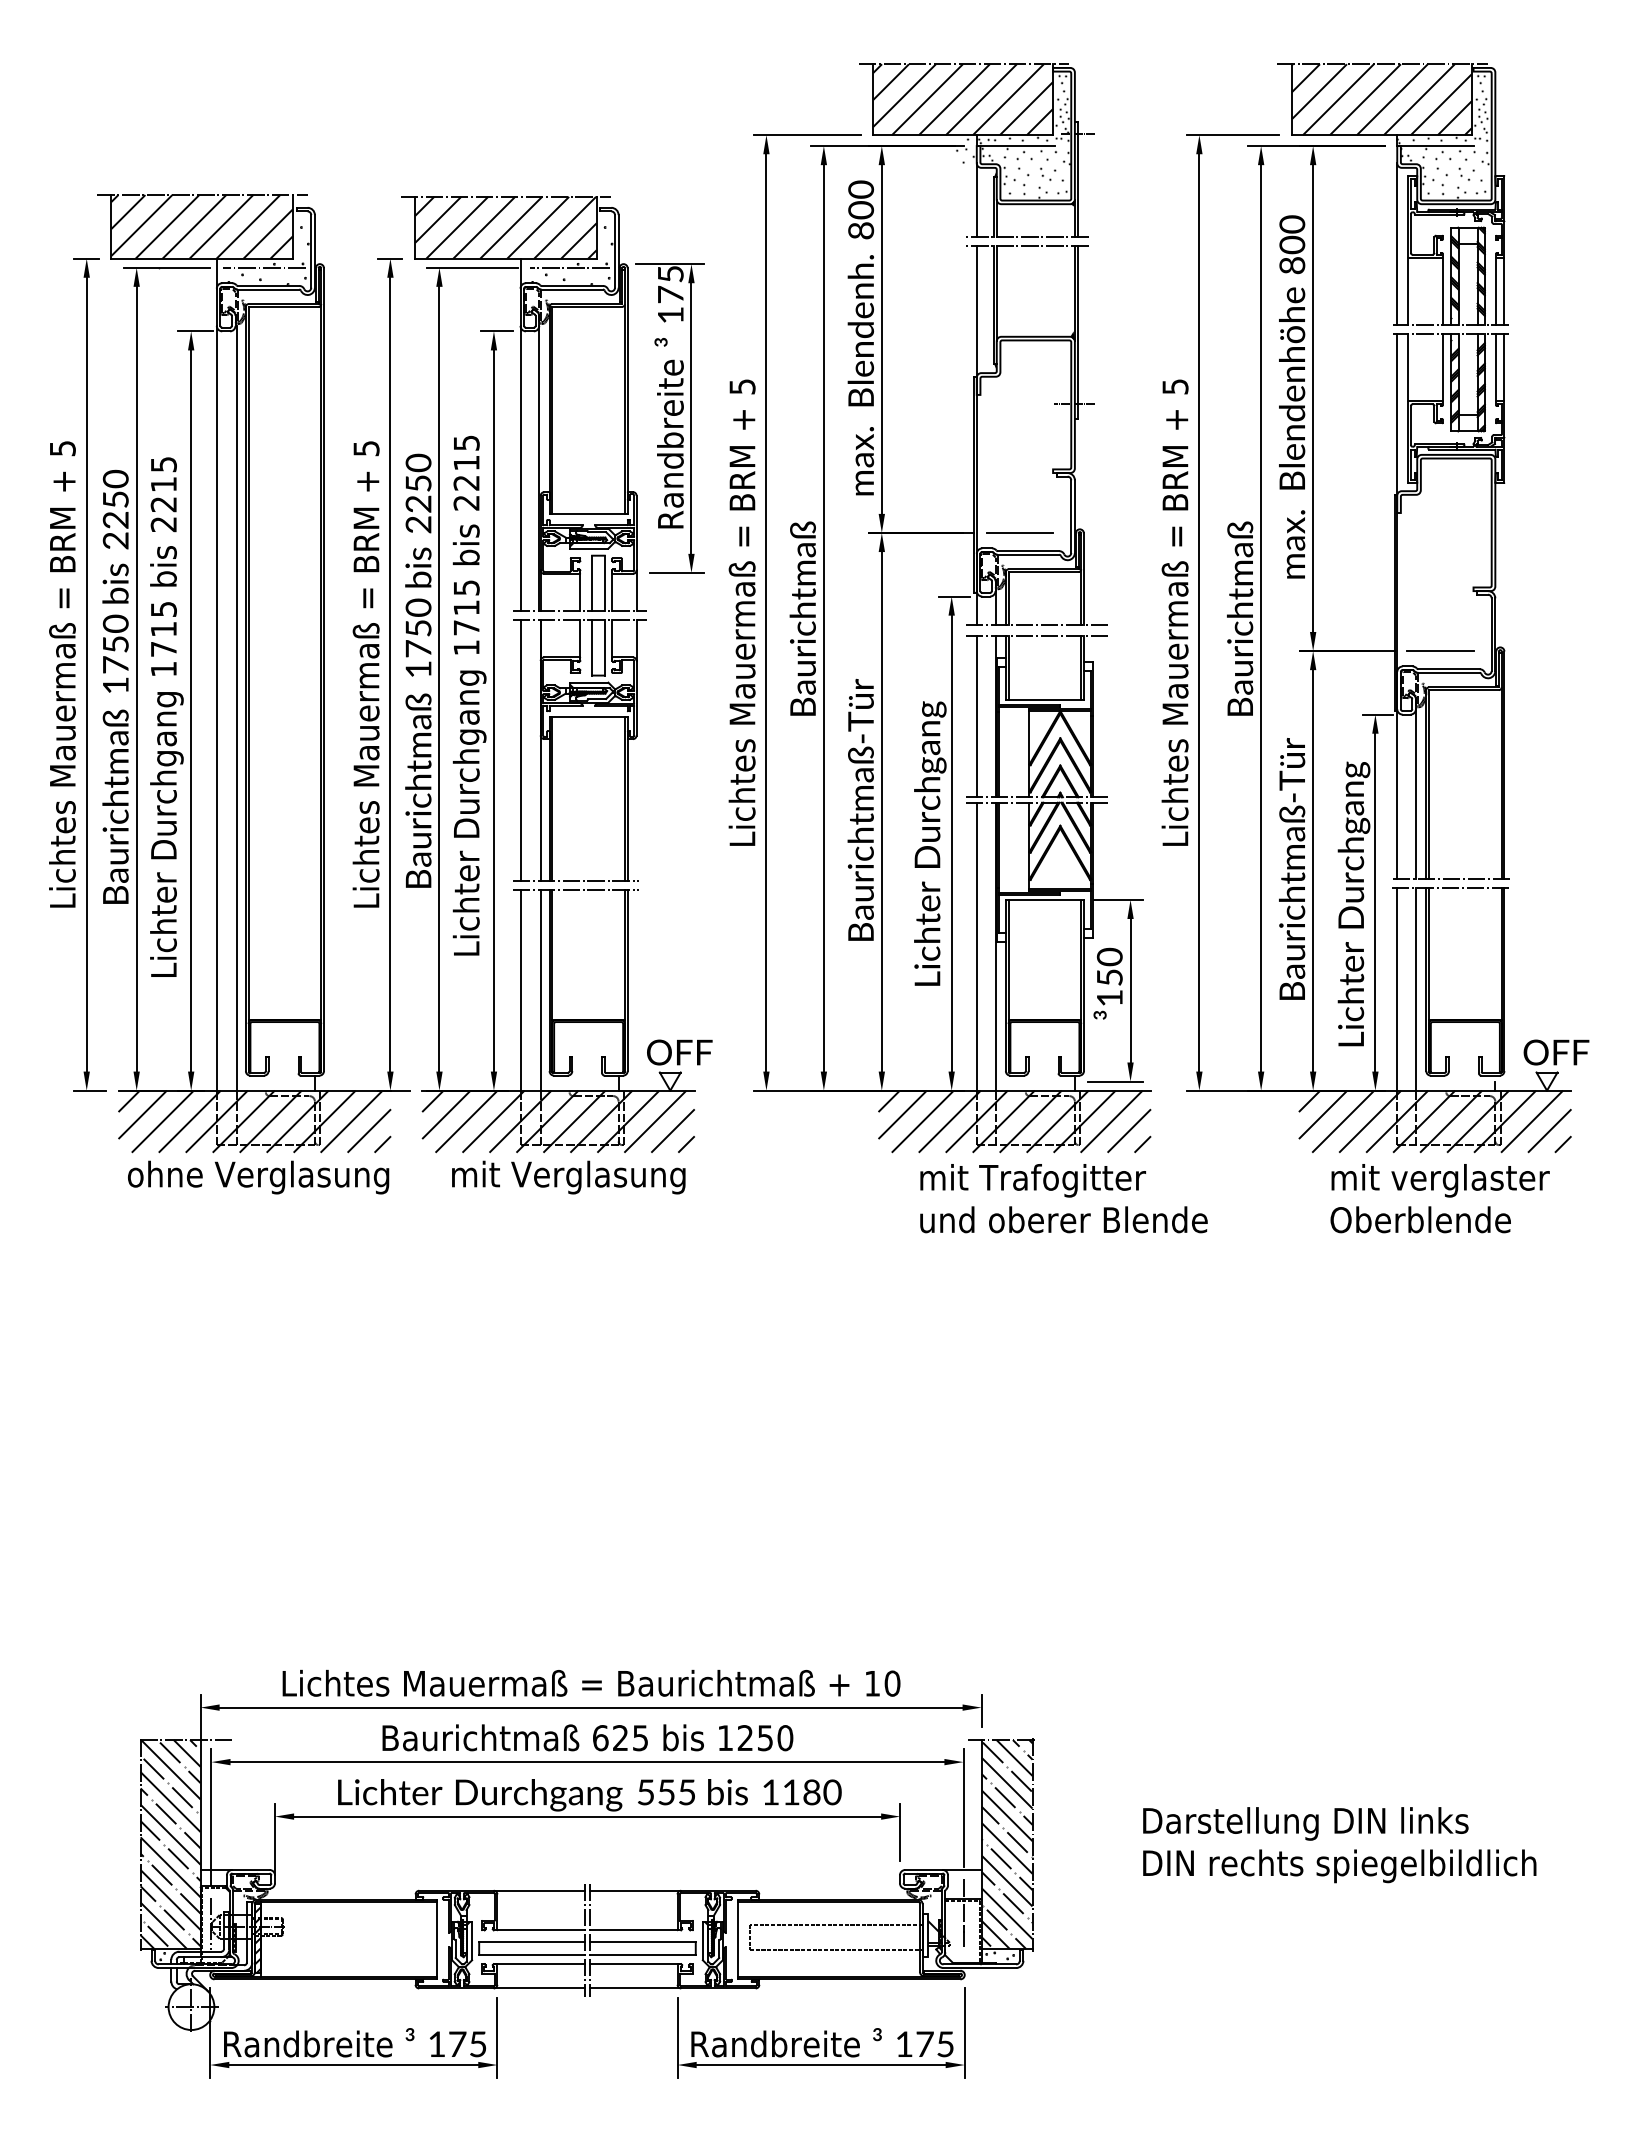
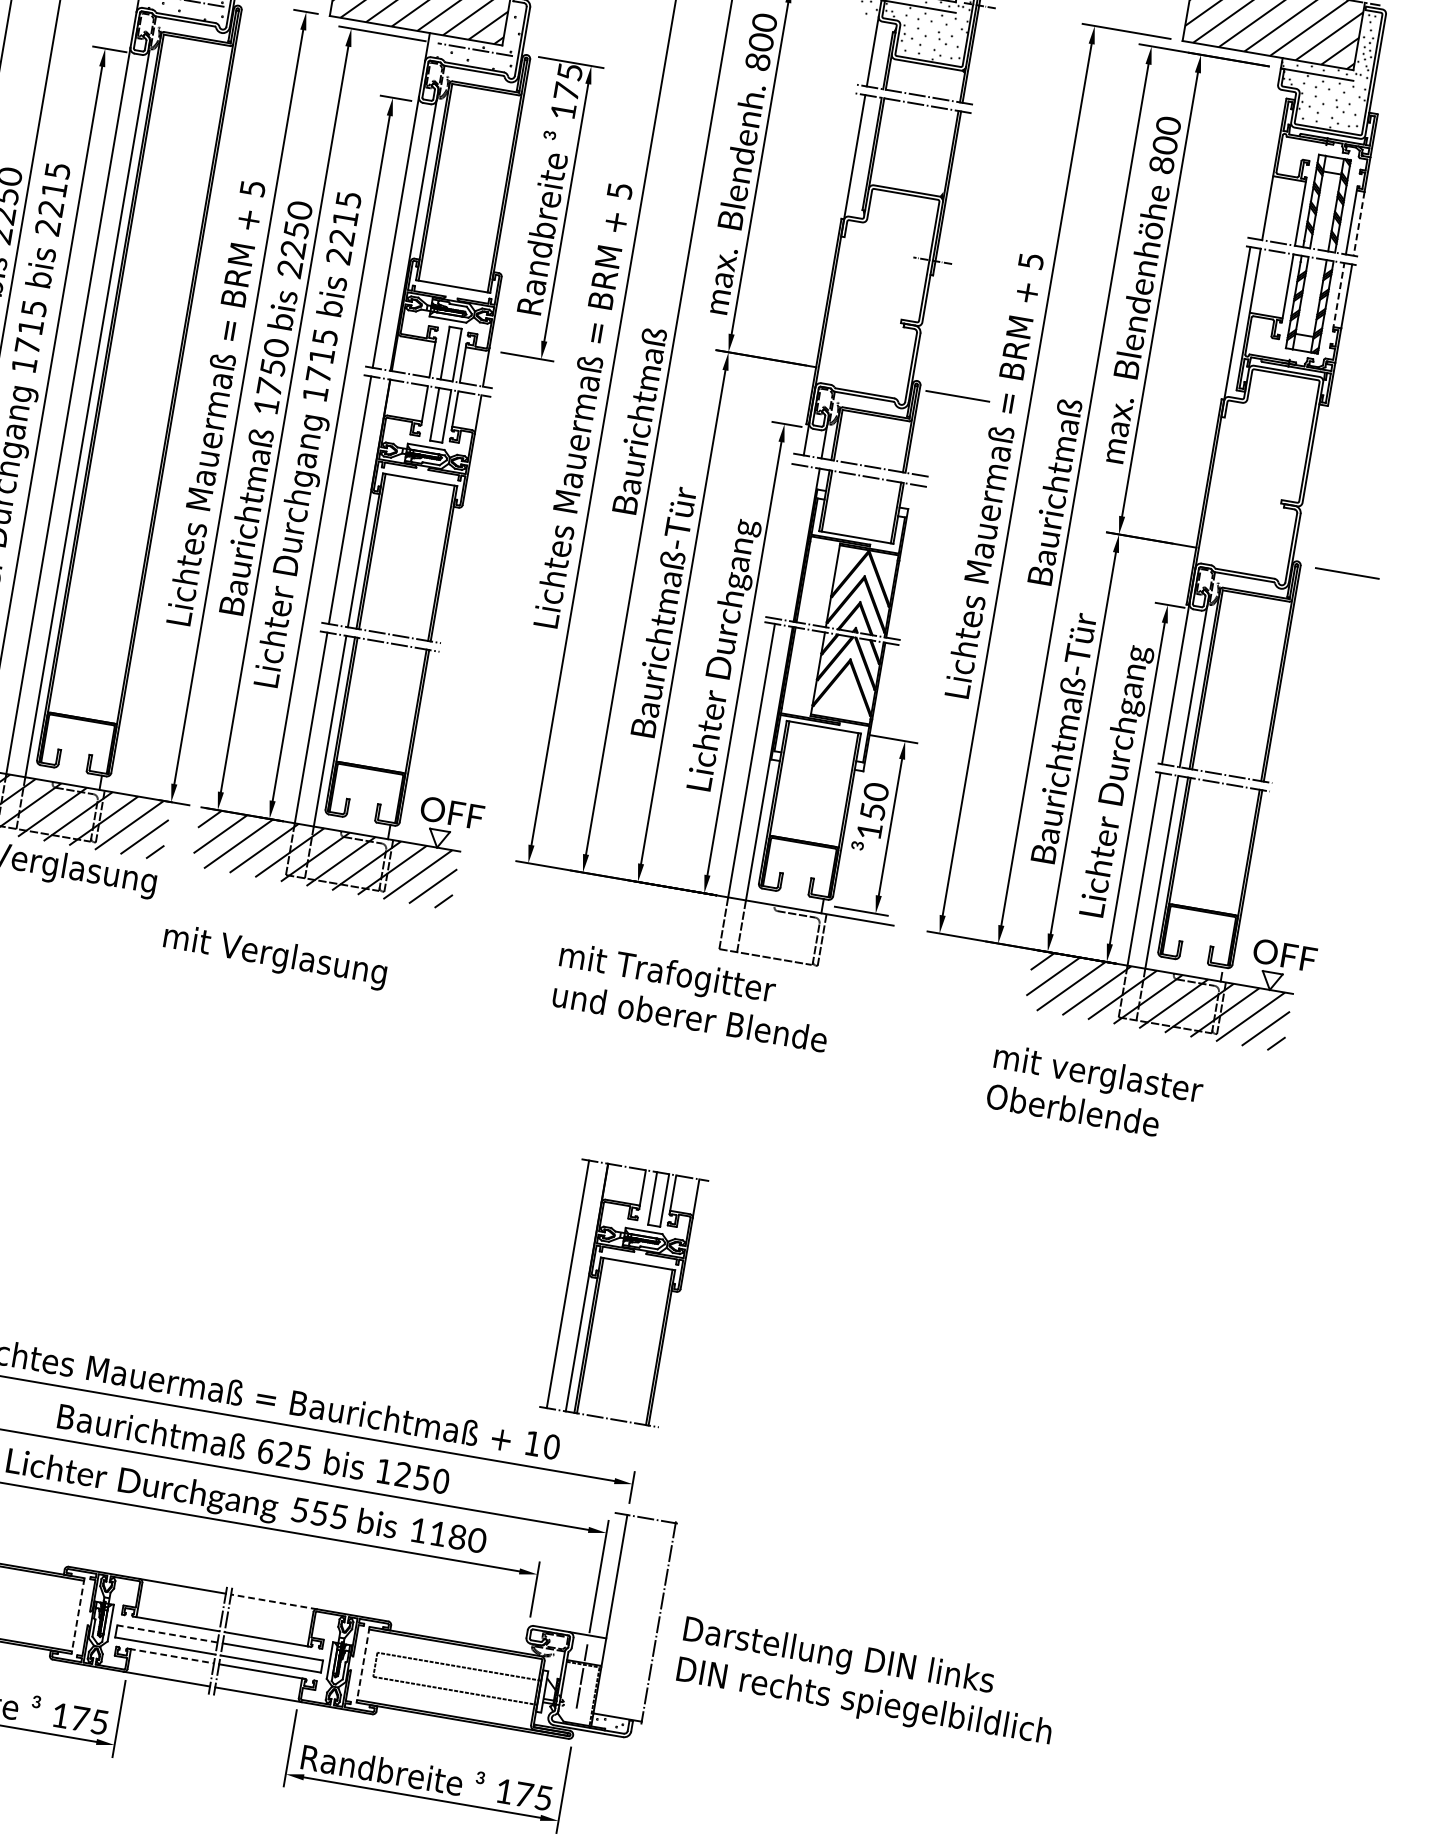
line: (1397, 243) -> (1265, 161), removed
line: (1504, 291) -> (1359, 224), solid -> dashed
line: (1496, 369) -> (1338, 296), solid -> dashed
line: (1019, 532) -> (957, 395), moved
line: (1440, 650) -> (1347, 572), moved
line: (976, 716) -> (788, 541), removed
hatch: (1014, 1121) -> (759, 932), removed
text: (568, 1177) -> (274, 956), moved
text: (1063, 1198) -> (693, 996), moved
text: (1439, 1198) -> (1094, 1092), moved
part: (912, 1514) -> (598, 1289), added
hatch: (1006, 1844) -> (634, 1618), removed
text: (1339, 1845) -> (867, 1683), moved
line: (635, 1890) -> (274, 1601), solid -> dashed
line: (437, 1939) -> (78, 1616), solid -> dashed
line: (737, 1939) -> (363, 1664), solid -> dashed
line: (531, 1942) -> (166, 1634), solid -> dashed
line: (540, 1964) -> (171, 1656), solid -> dashed

